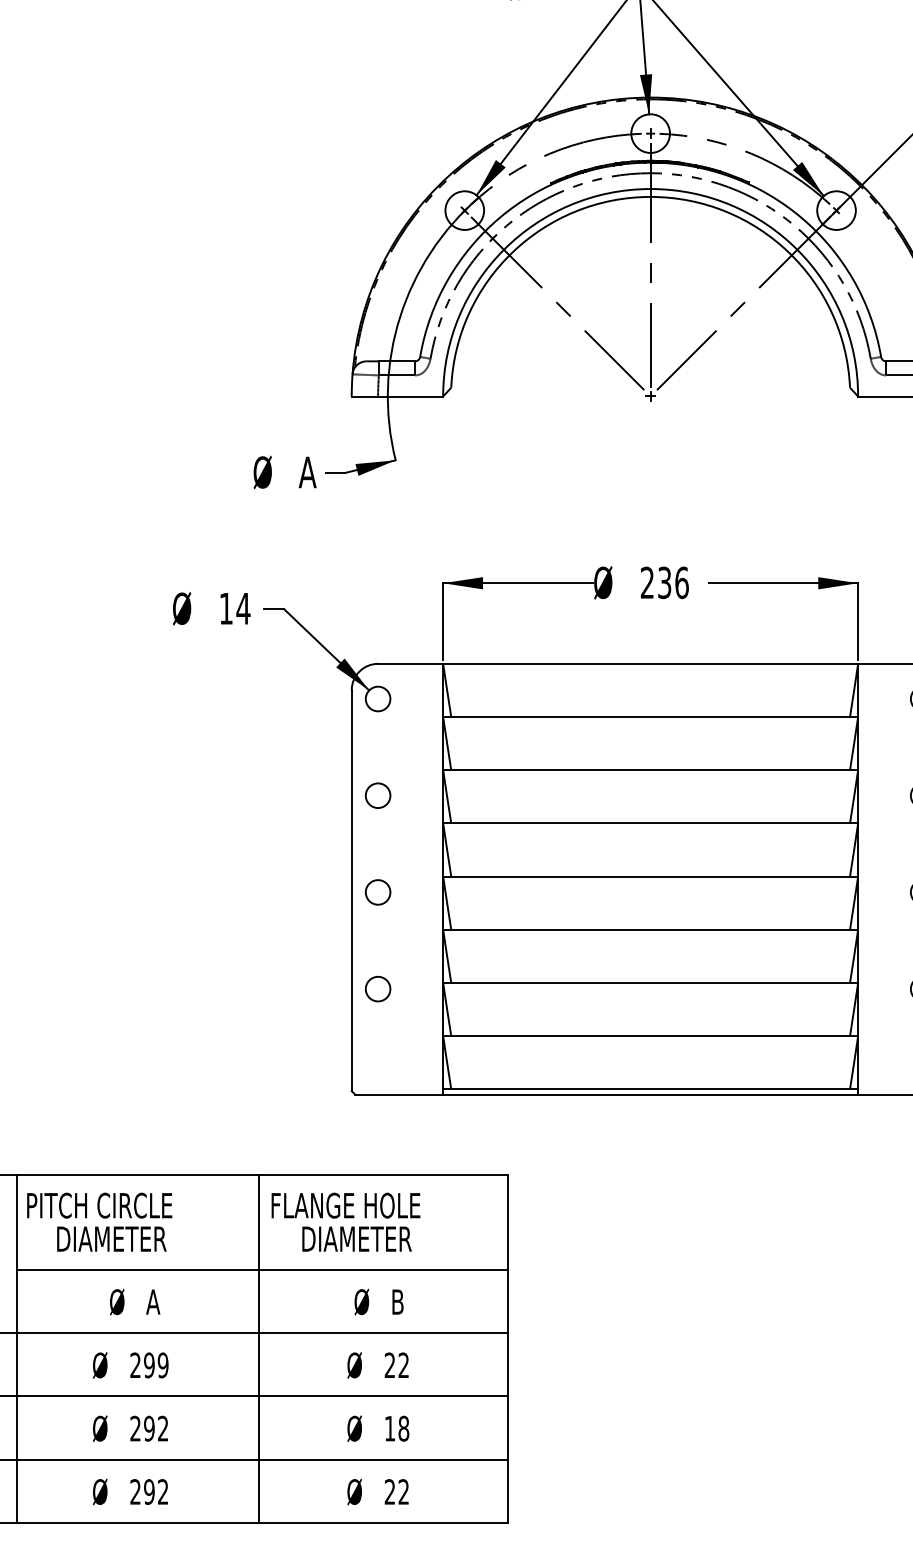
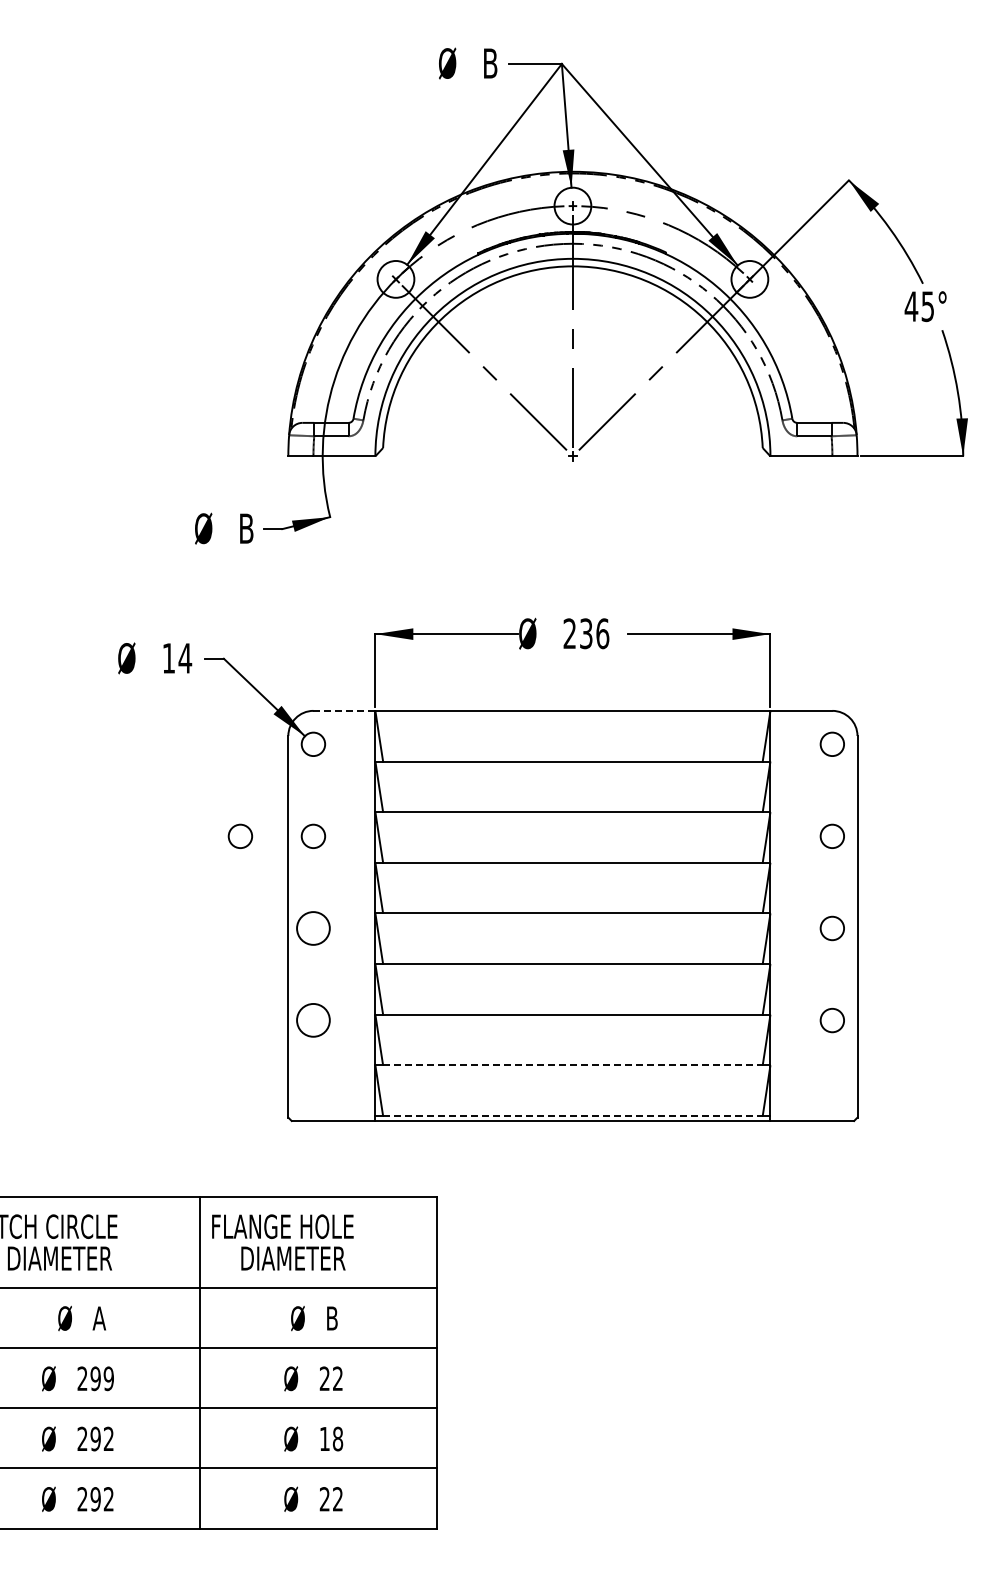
text: (307, 472) -> (246, 528), A -> B
line: (410, 663) -> (344, 710), solid -> dashed
circle: (301, 794) -> (240, 835), added
circle: (378, 892) -> (313, 928), size x1.4
circle: (378, 989) -> (313, 1020), size x1.4
line: (650, 1036) -> (572, 1065), solid -> dashed
line: (650, 1088) -> (572, 1115), solid -> dashed

